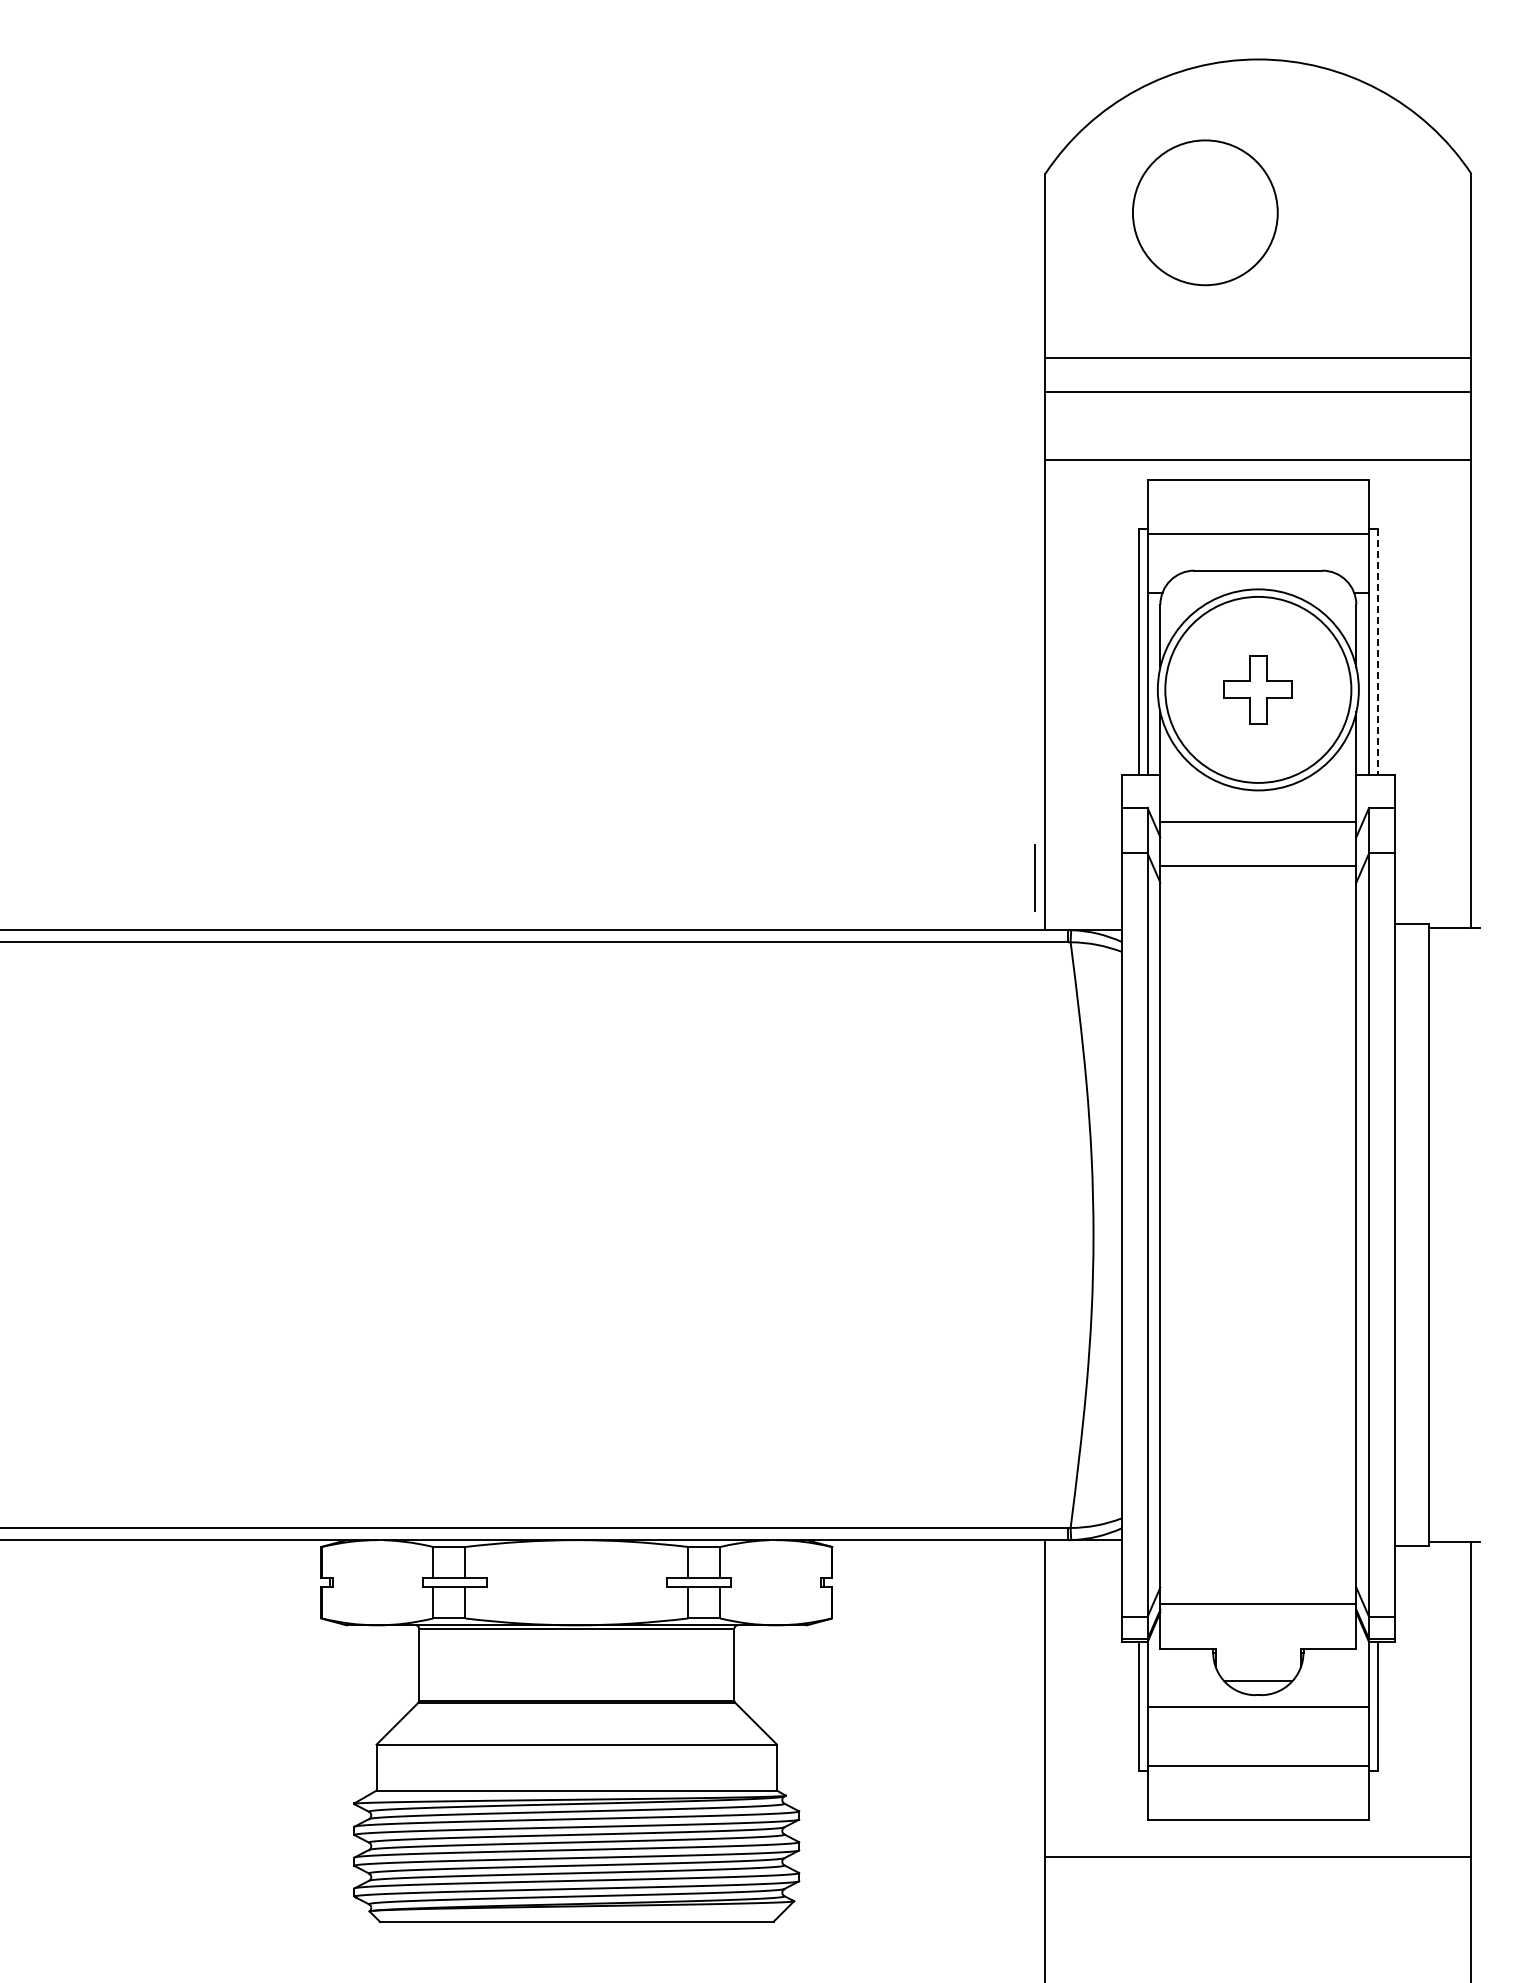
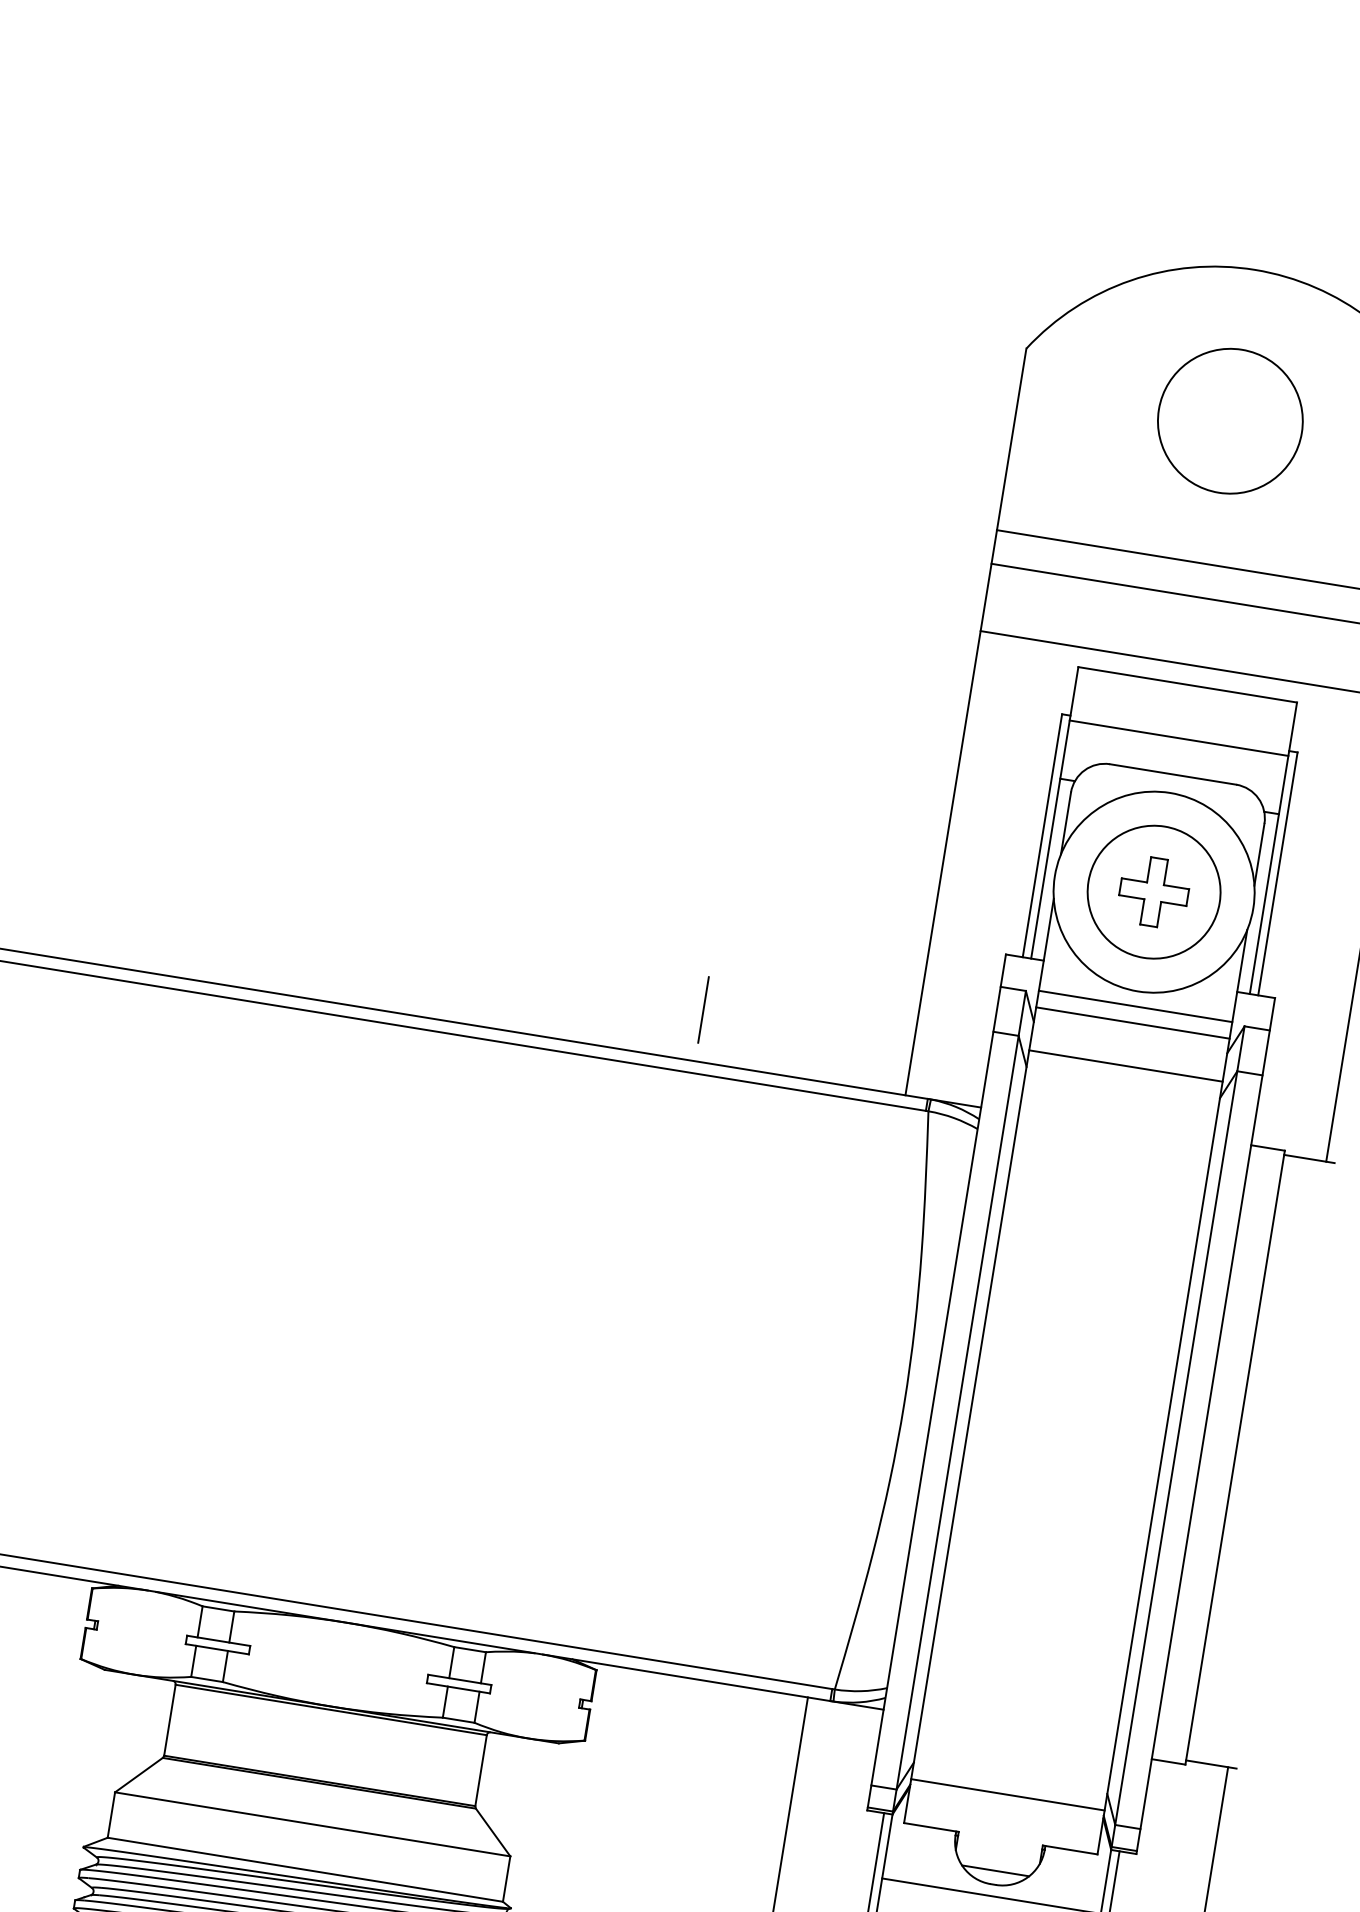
circle: (1205, 212) -> (1230, 420), moved
line: (1377, 652) -> (1277, 874), dashed -> solid
circle: (1257, 689) -> (1153, 891), size x0.71
line: (1258, 805) -> (1135, 1006), added
line: (1034, 877) -> (702, 1009), moved

